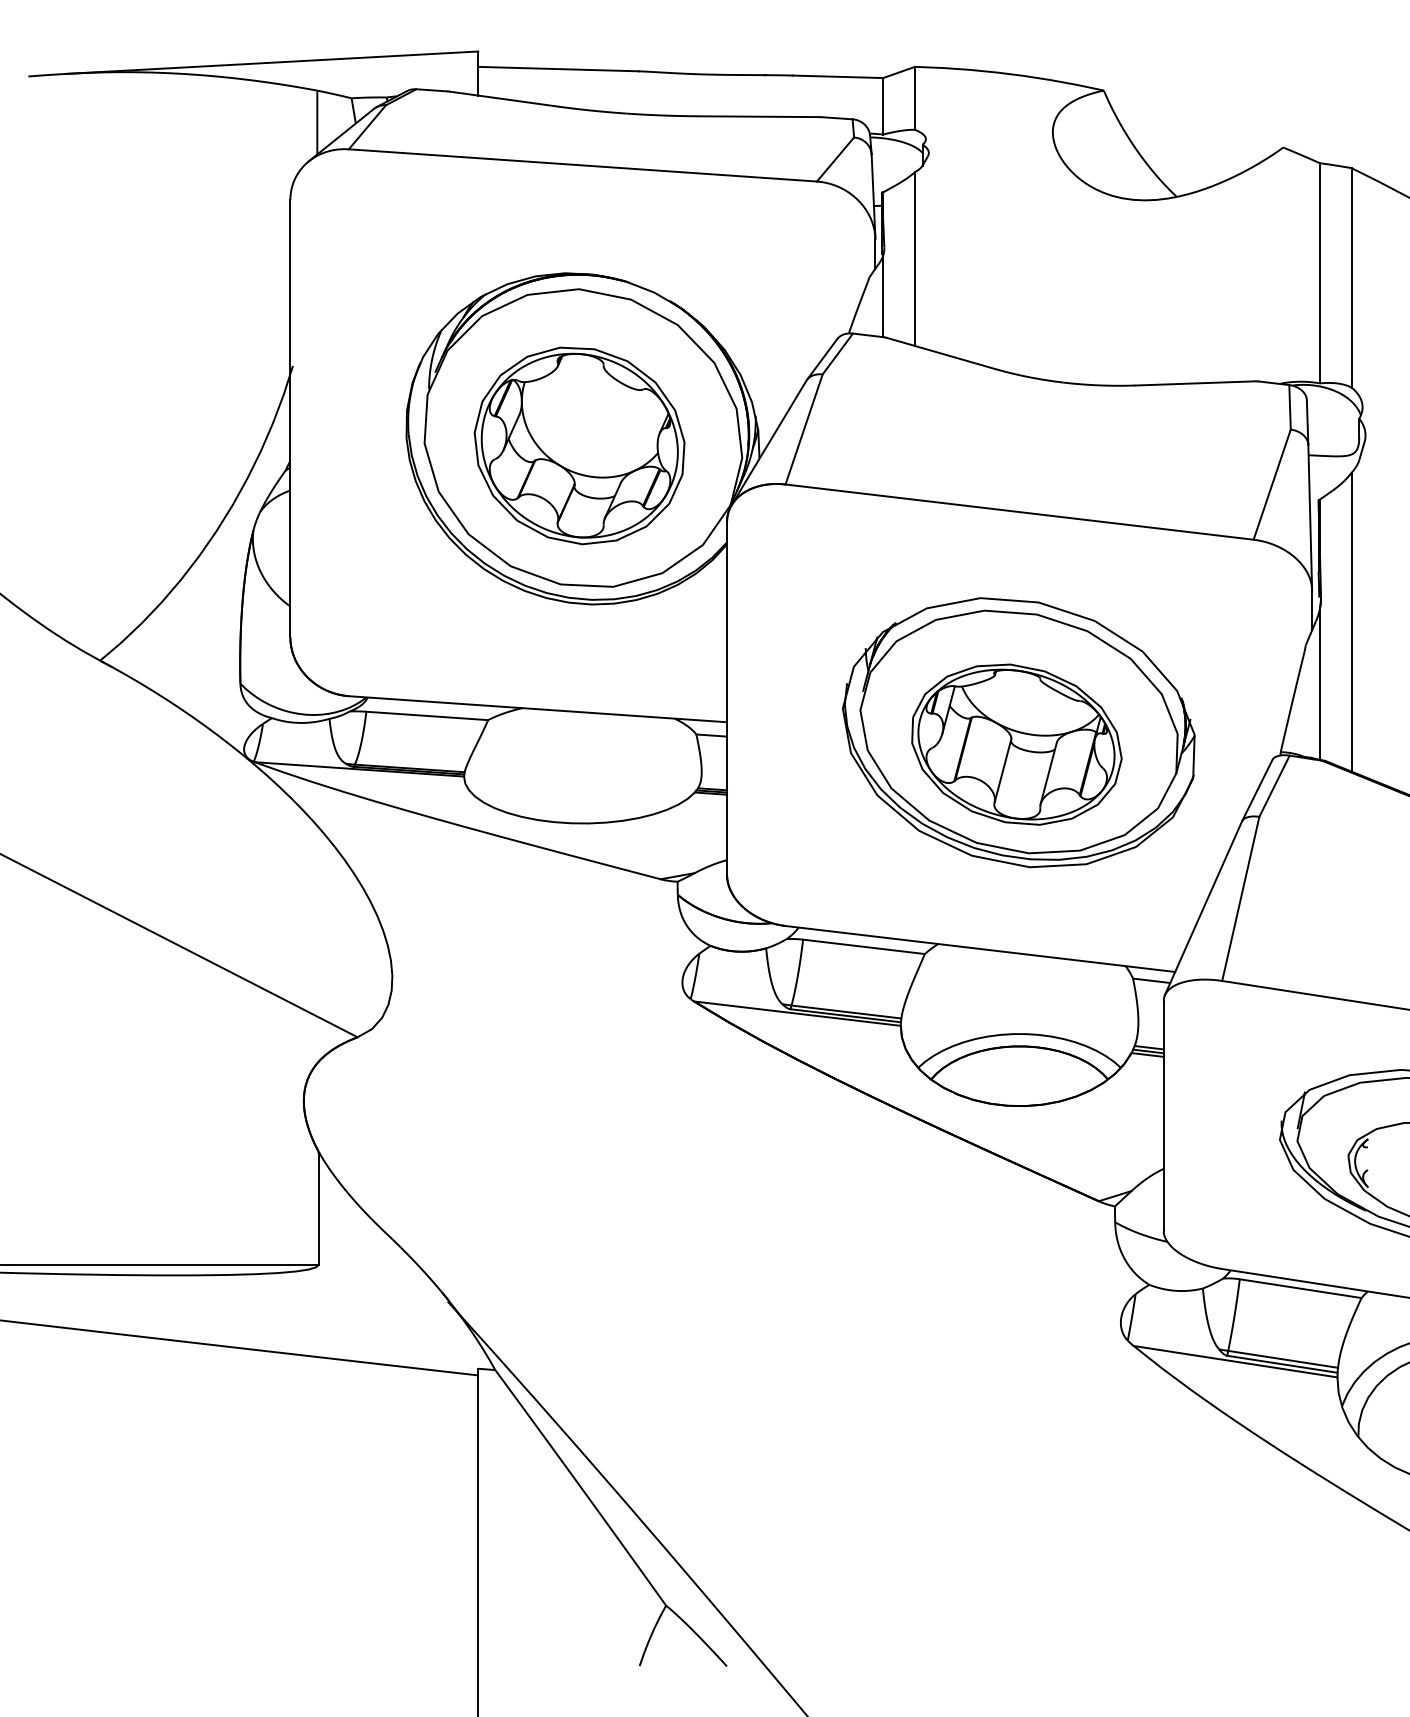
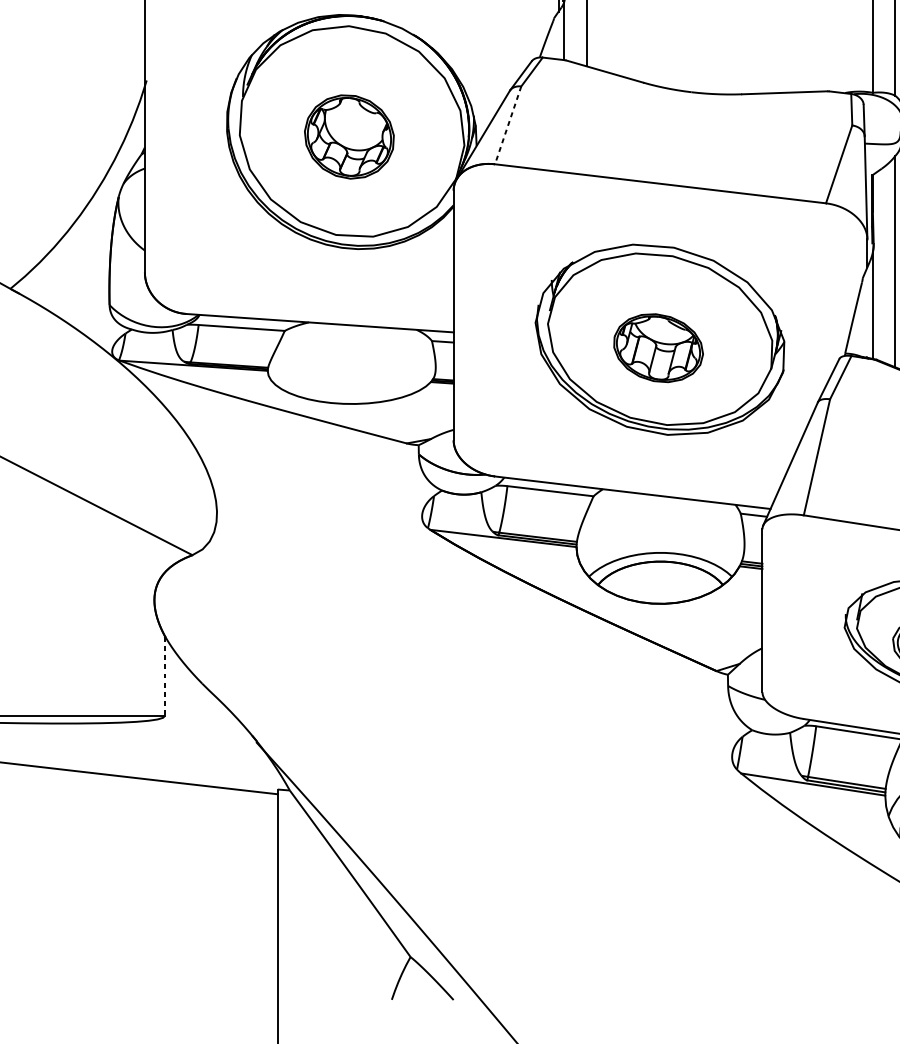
line: (803, 429) -> (507, 125), solid -> dashed
part: (579, 445) -> (349, 136), size x0.6
part: (1016, 744) -> (658, 348), size x0.6
line: (318, 1208) -> (164, 676), solid -> dashed

